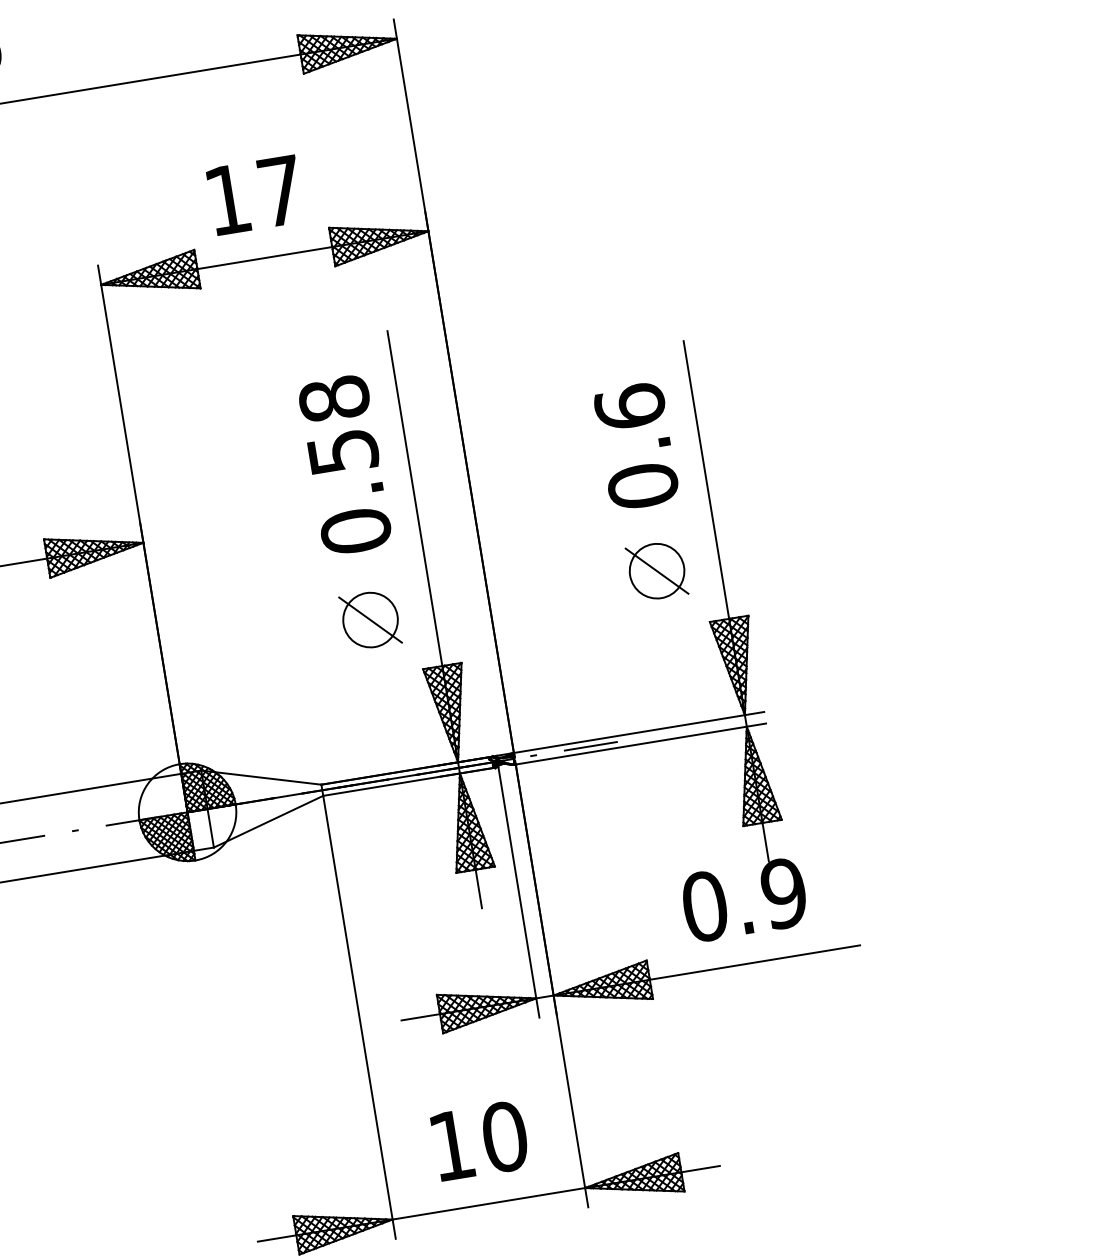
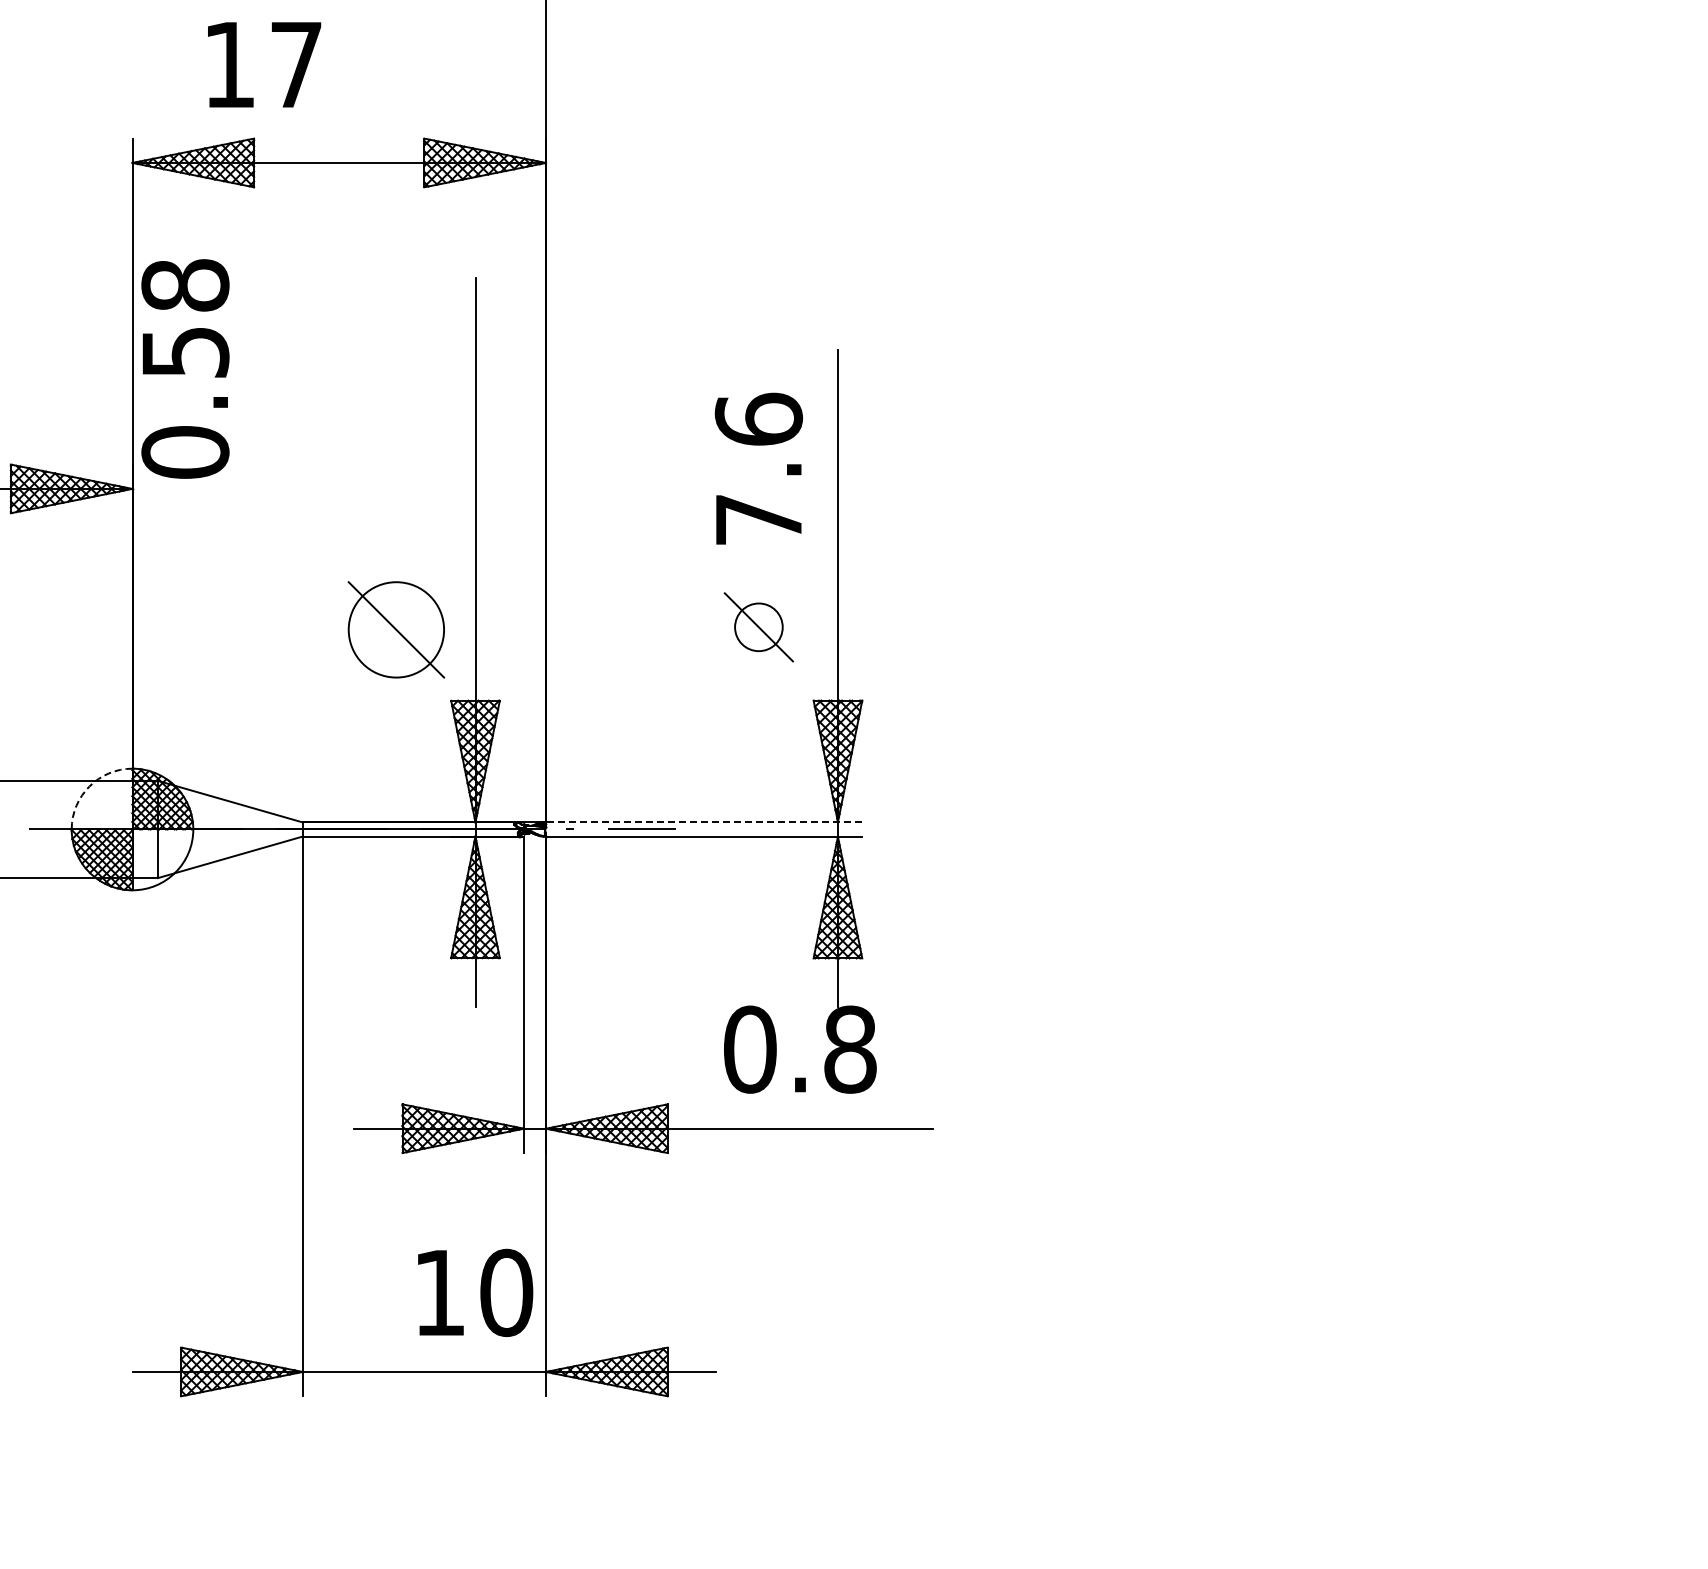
text: (255, 195) -> (264, 64), moved
text: (345, 464) -> (185, 368), moved
text: (642, 485) -> (758, 519), 0.6 -> 7.6
circle: (656, 571) -> (758, 627), size x0.7
part: (370, 619) -> (396, 629), size x1.4
line: (638, 732) -> (703, 822), solid -> dashed
arc: (147, 783) -> (89, 786), solid -> dashed
text: (783, 893) -> (849, 1049), 0.9 -> 0.8
text: (480, 1140) -> (475, 1292), moved

